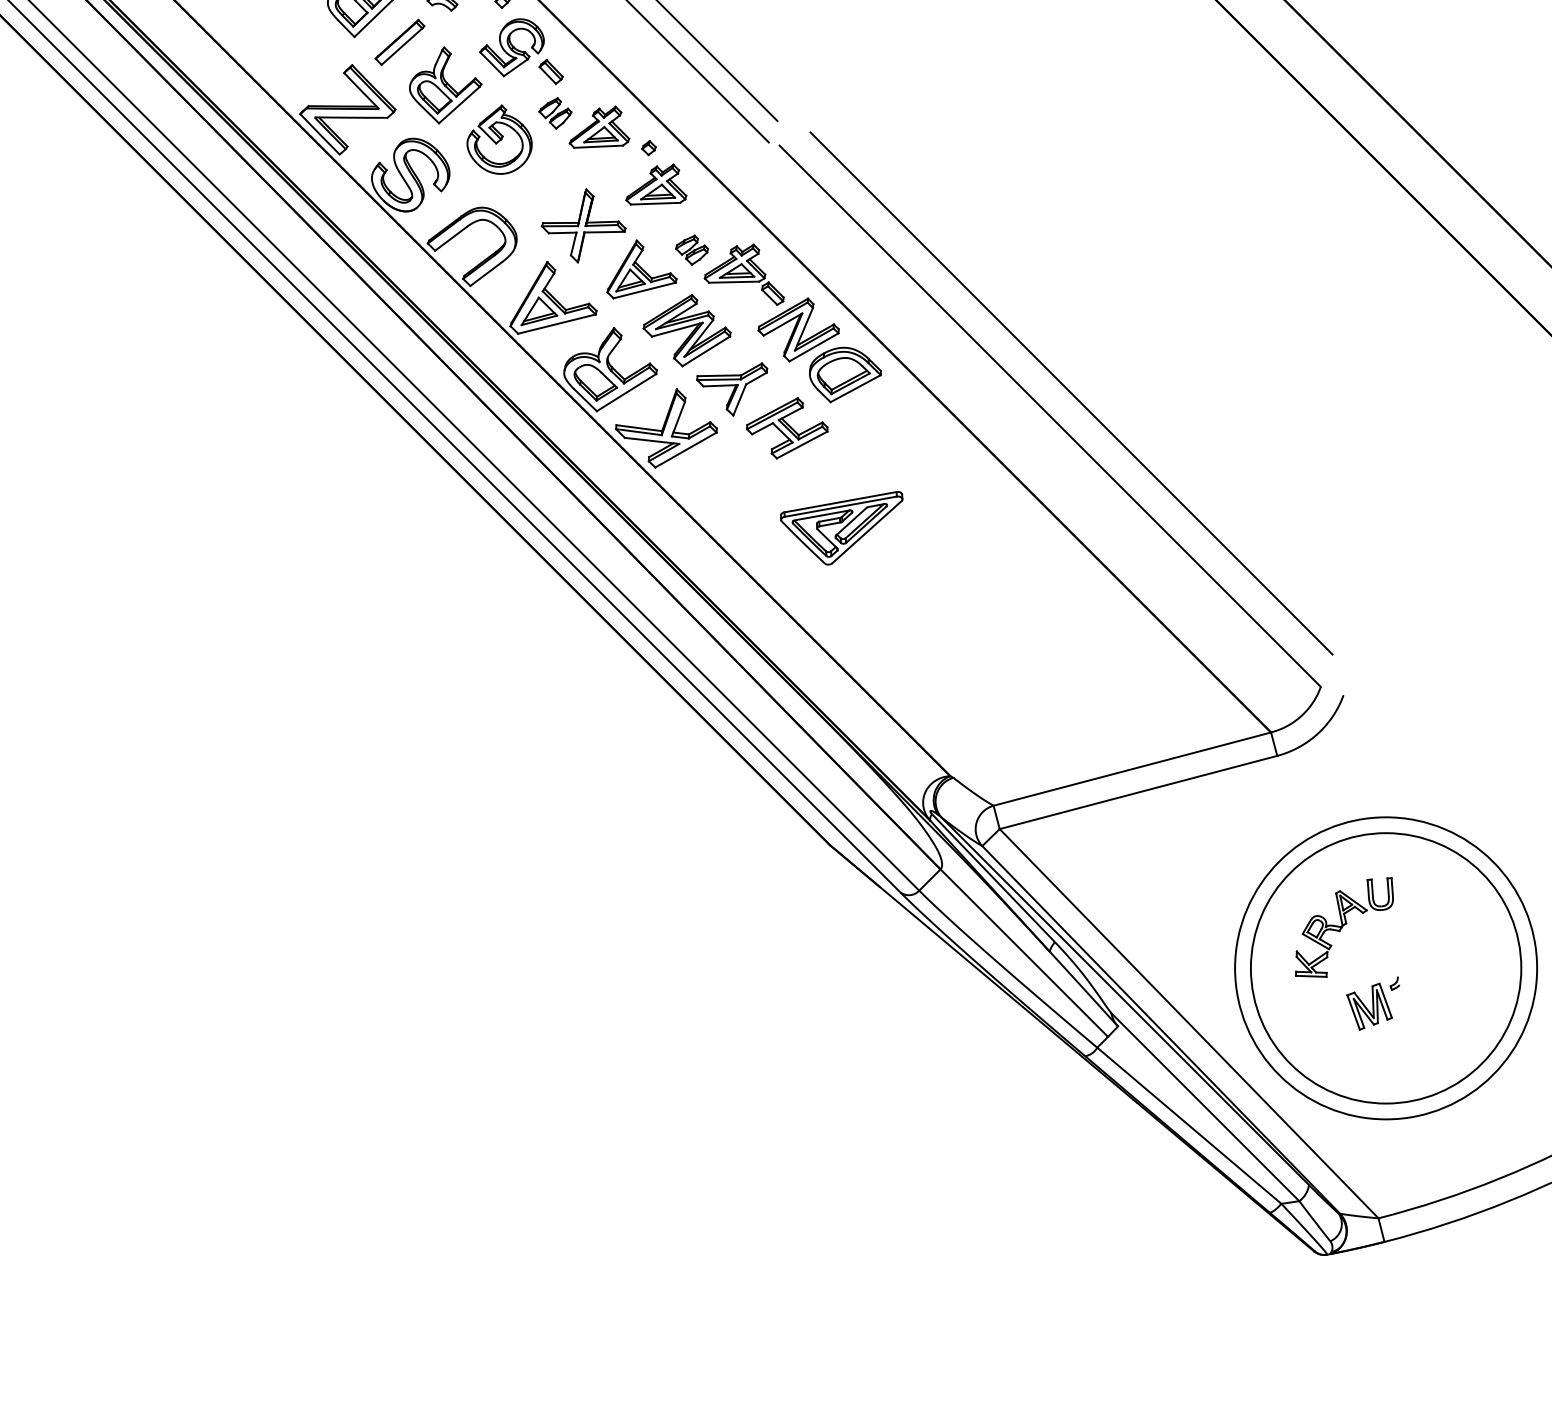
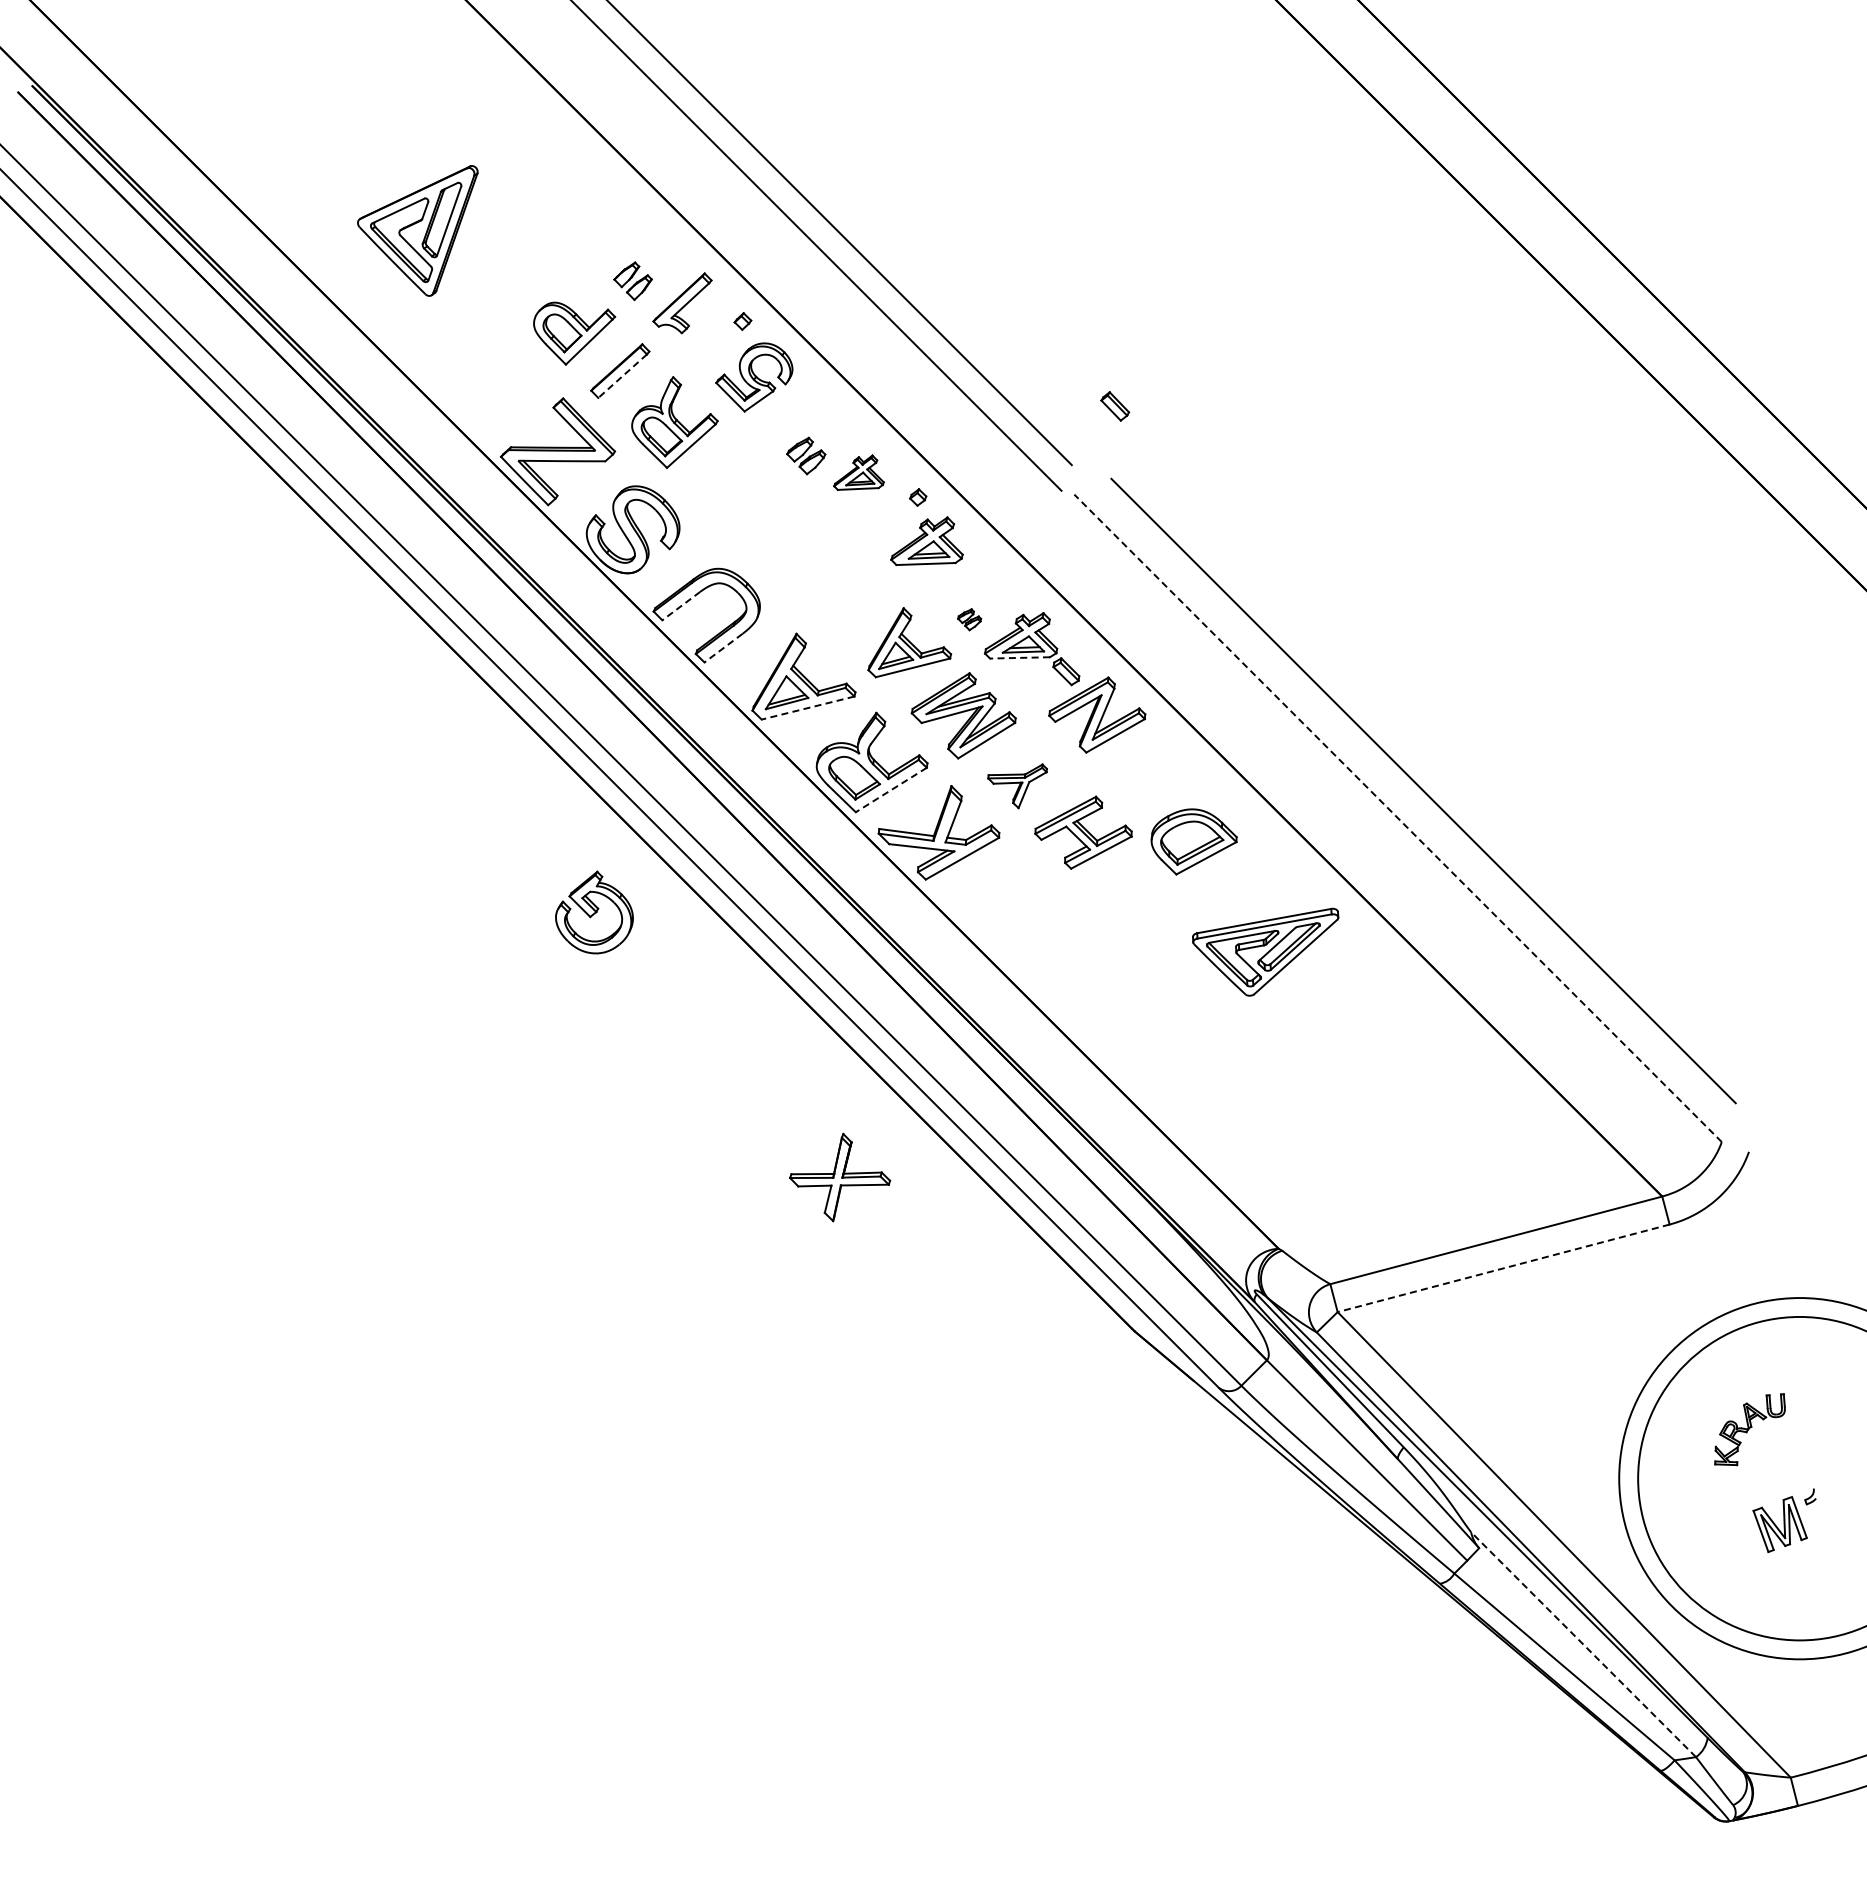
line: (401, 46) -> (622, 376), solid -> dashed
part: (551, 72) -> (1115, 406), moved
part: (599, 127) -> (858, 472), size x0.7
part: (499, 139) -> (594, 912), moved
part: (584, 225) -> (840, 1177), moved
line: (451, 239) -> (681, 606), solid -> dashed
part: (691, 250) -> (969, 619), size x0.6
line: (486, 274) -> (723, 648), solid -> dashed
line: (733, 281) -> (1019, 657), solid -> dashed
line: (557, 324) -> (808, 708), solid -> dashed
part: (844, 374) -> (1193, 841), moved
part: (732, 389) -> (1017, 786), size x0.7
line: (626, 393) -> (891, 790), solid -> dashed
line: (1050, 416) -> (1398, 818), solid -> dashed
part: (841, 527) -> (1265, 951), moved
line: (1138, 792) -> (1503, 1268), solid -> dashed
part: (1344, 927) -> (1749, 1429), size x0.6
line: (1205, 1106) -> (1583, 1644), solid -> dashed

